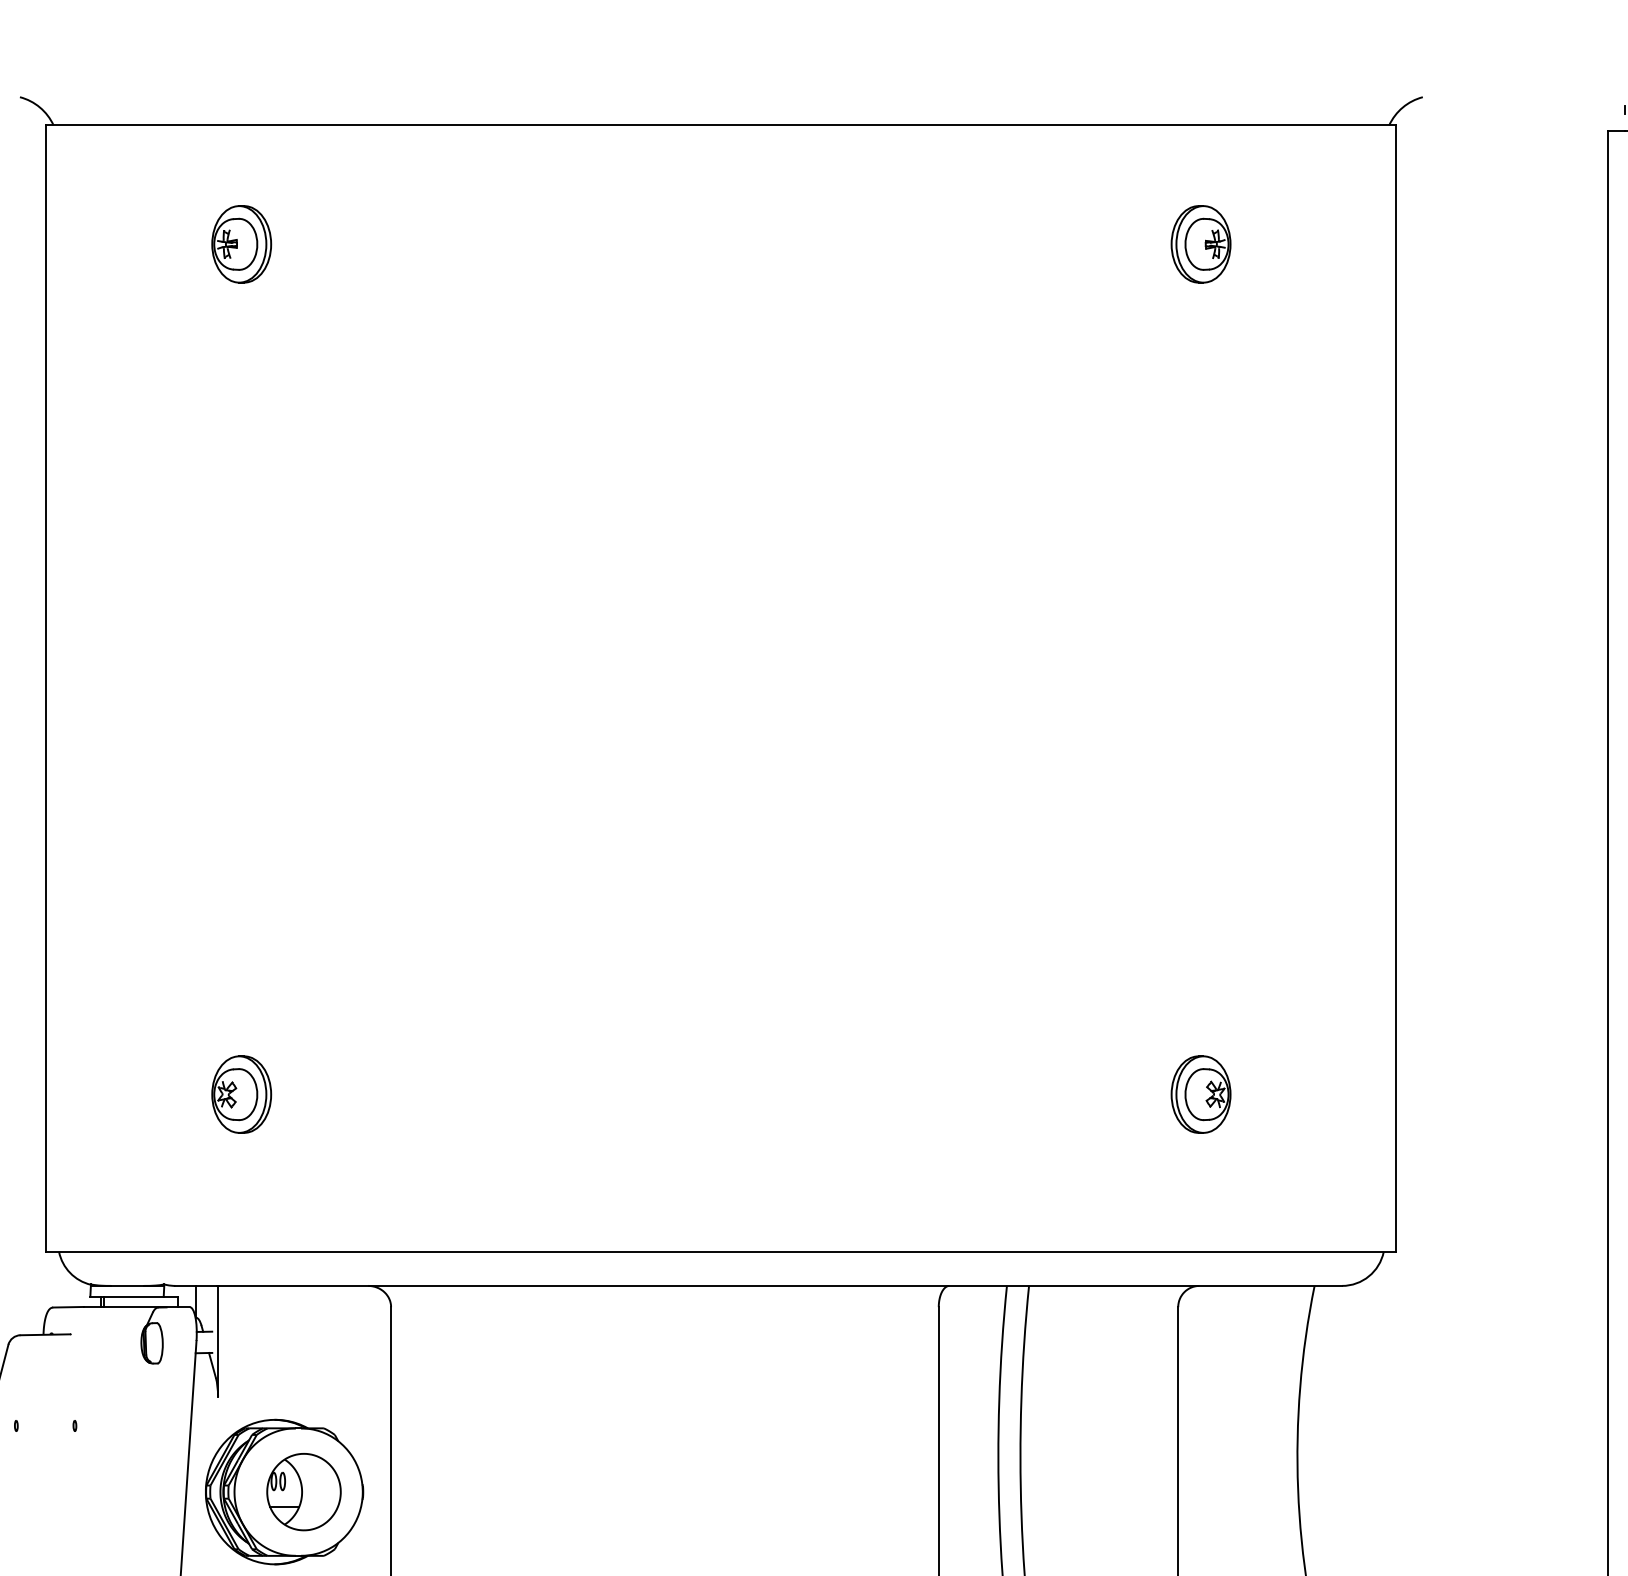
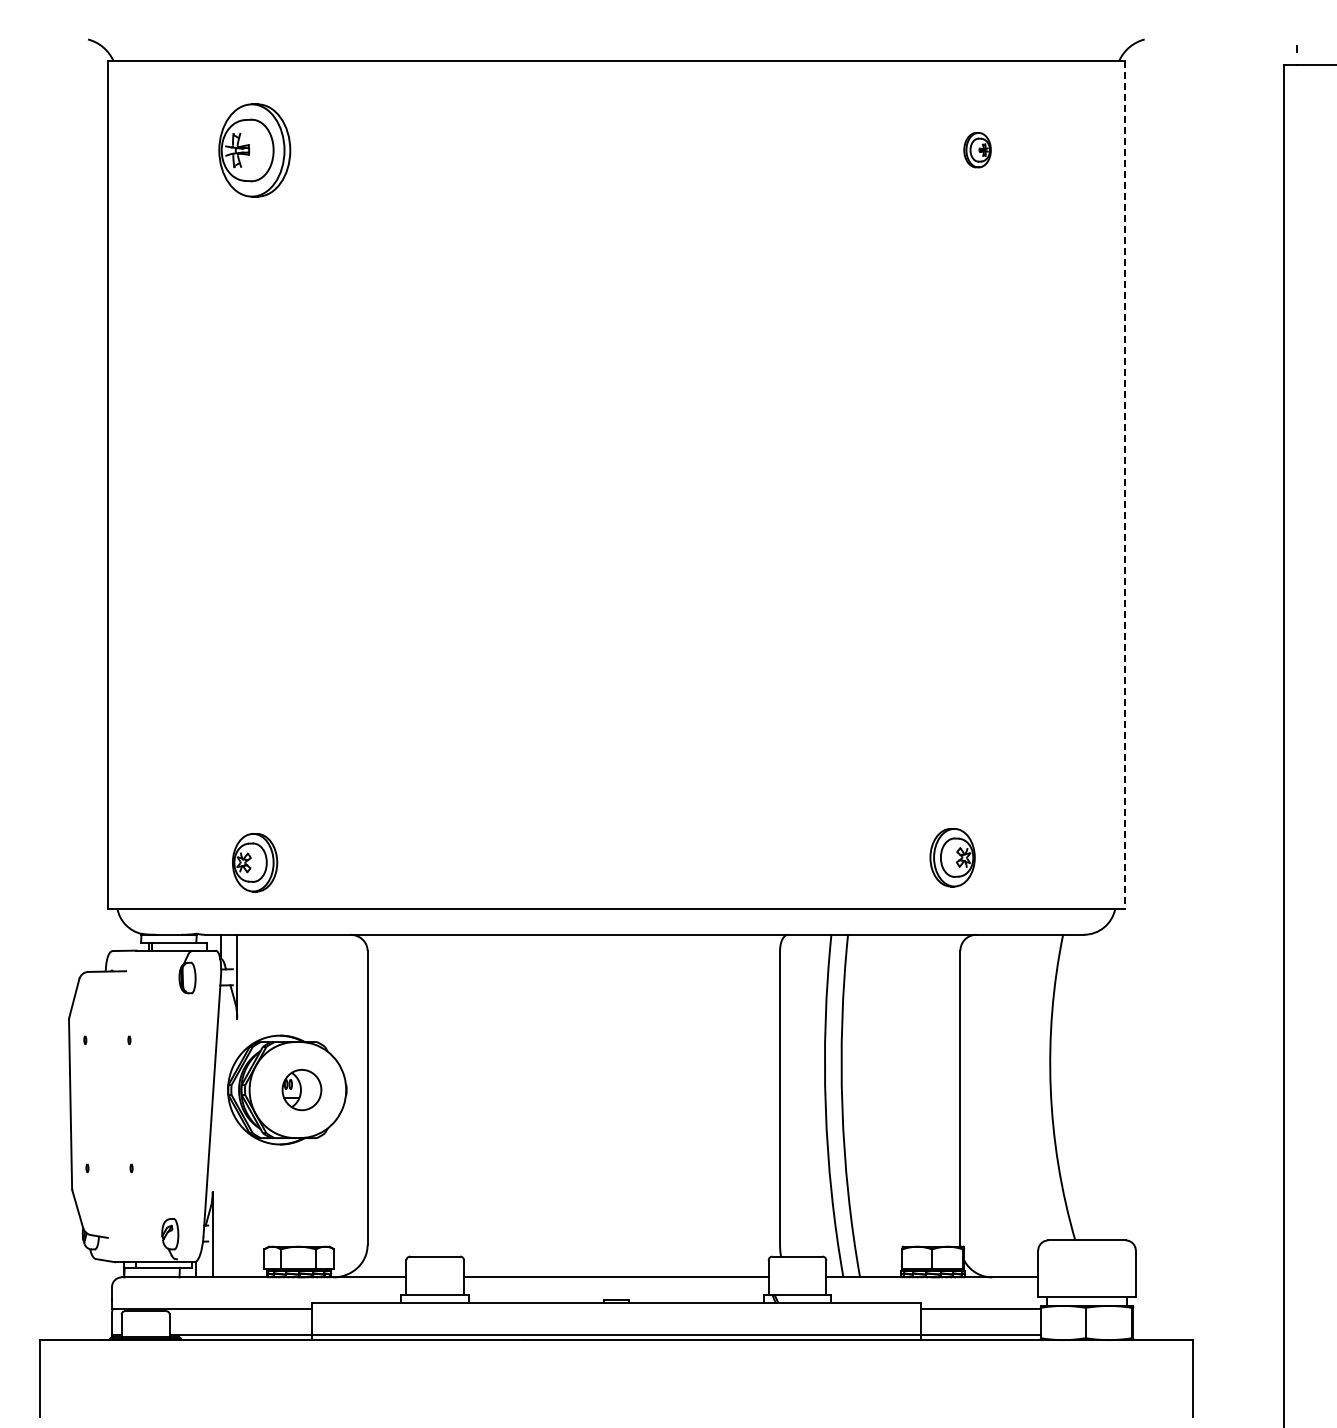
part: (242, 243) -> (255, 149), size x1.6
part: (1200, 243) -> (977, 149), size x0.6
line: (1396, 689) -> (1124, 485), solid -> dashed
part: (242, 1094) -> (255, 862), moved
part: (1200, 1094) -> (952, 857), moved
part: (303, 1491) -> (301, 1089), size x0.7

